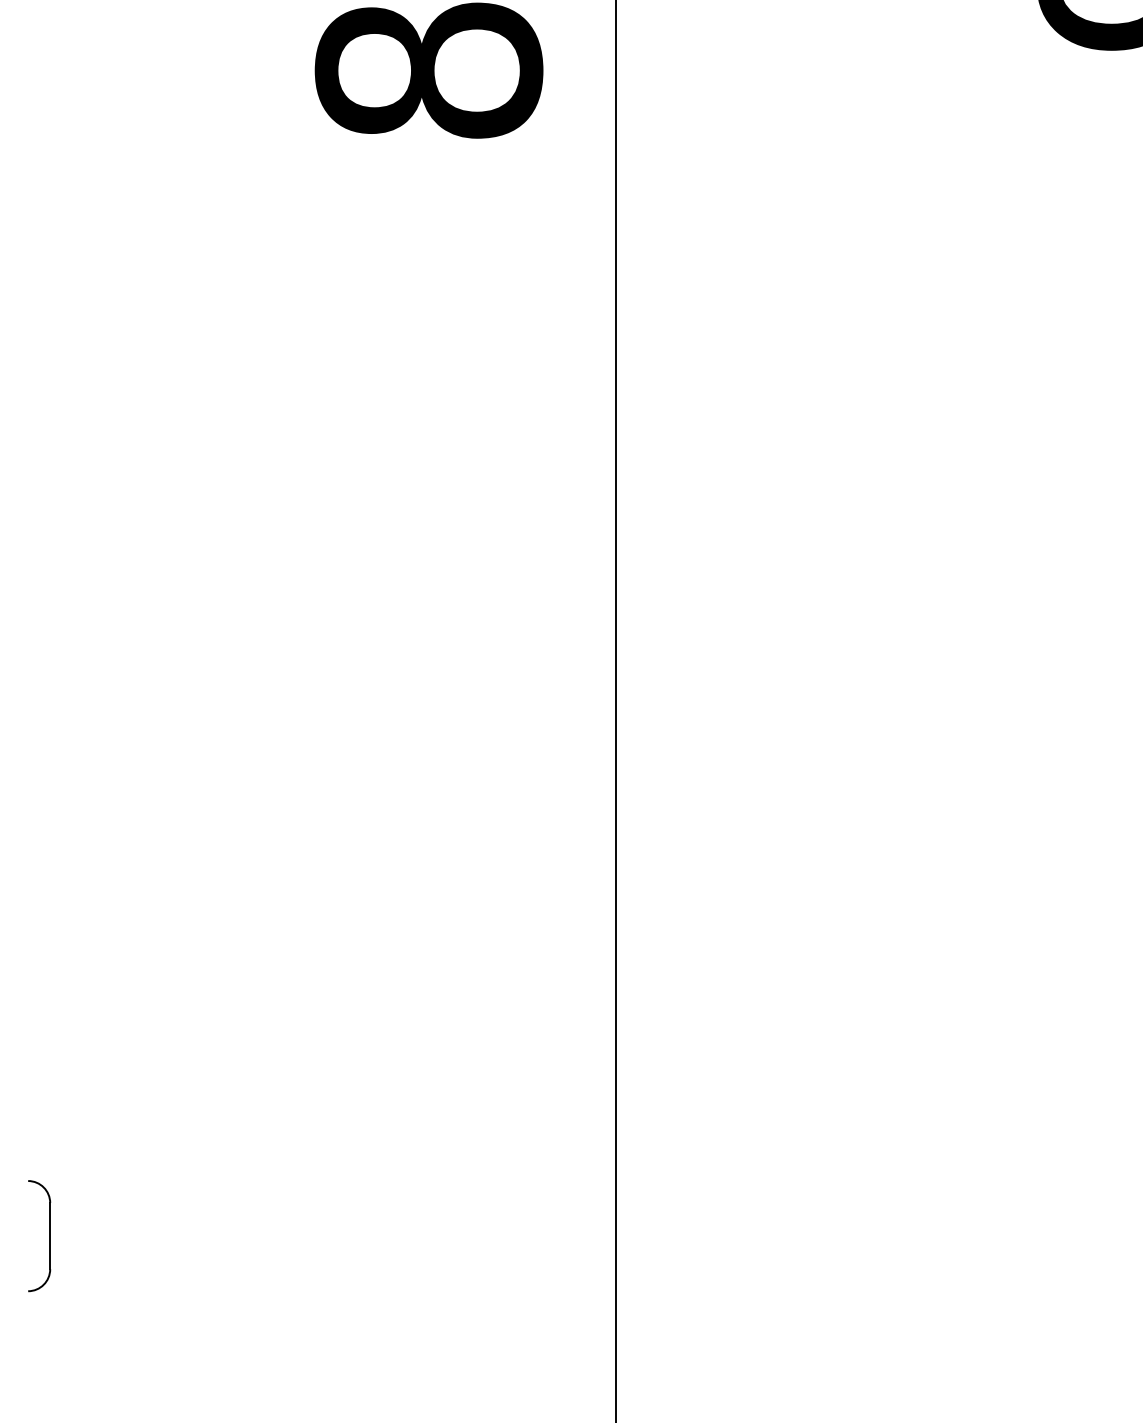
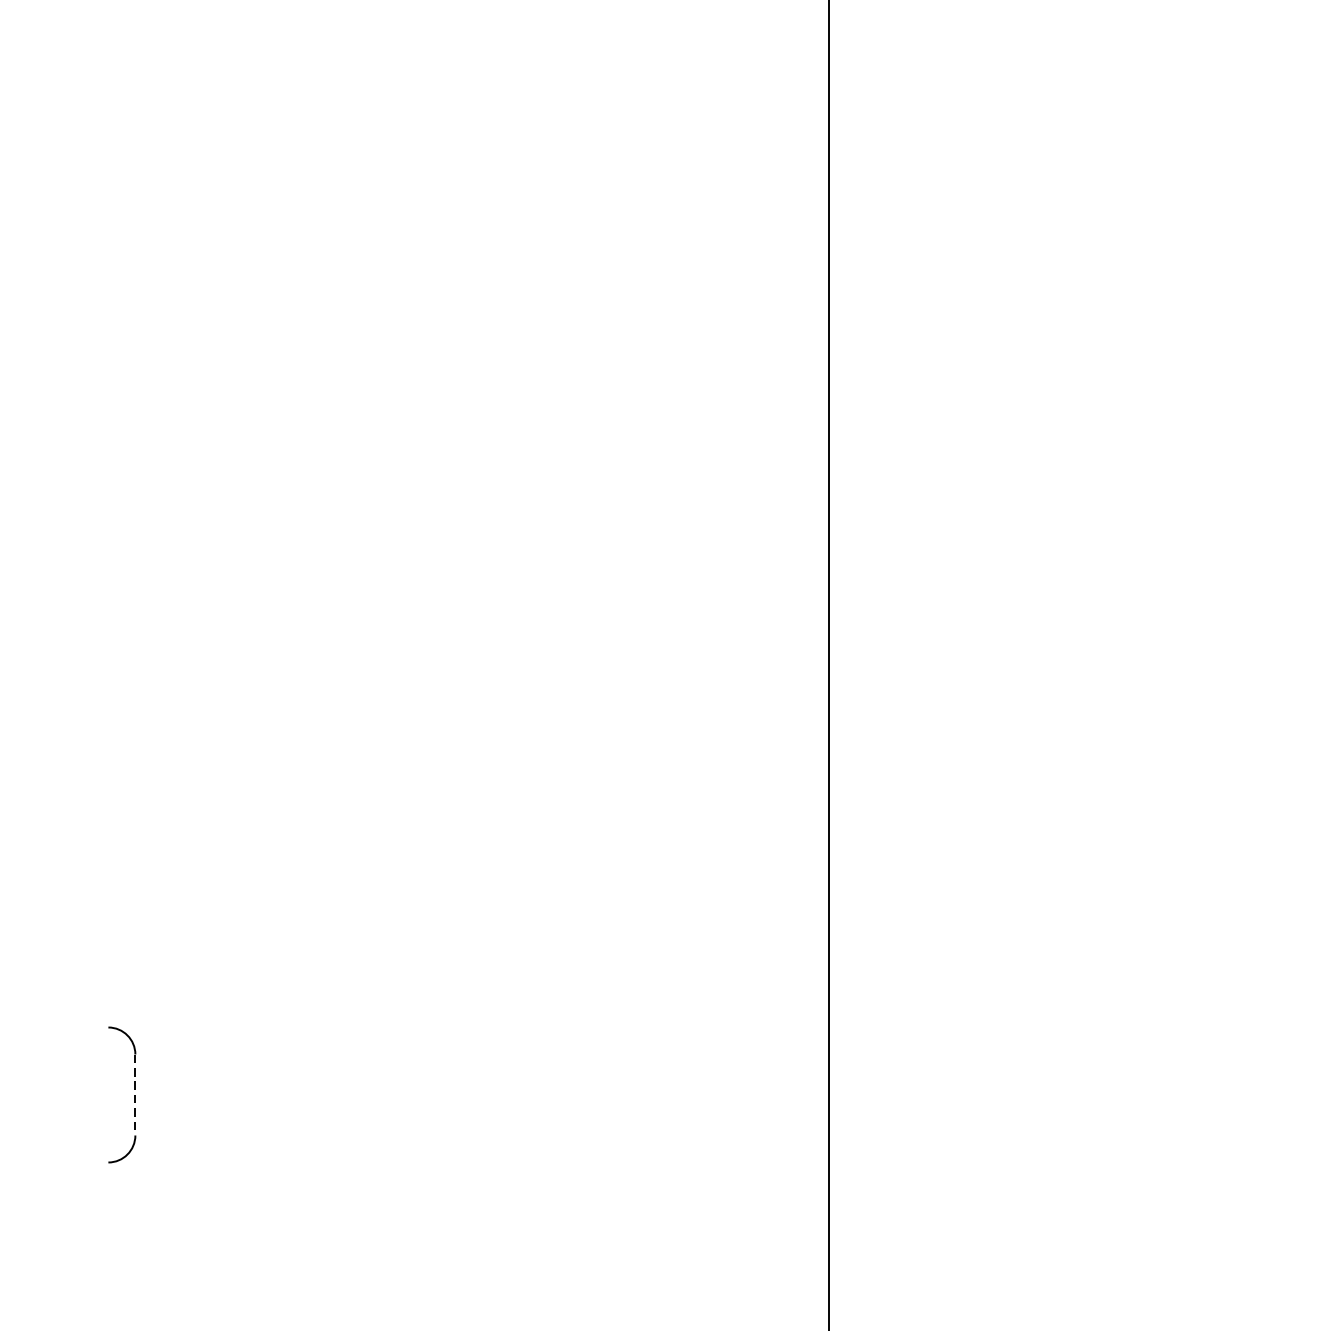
line: (50, 1236) -> (135, 1095), solid -> dashed

